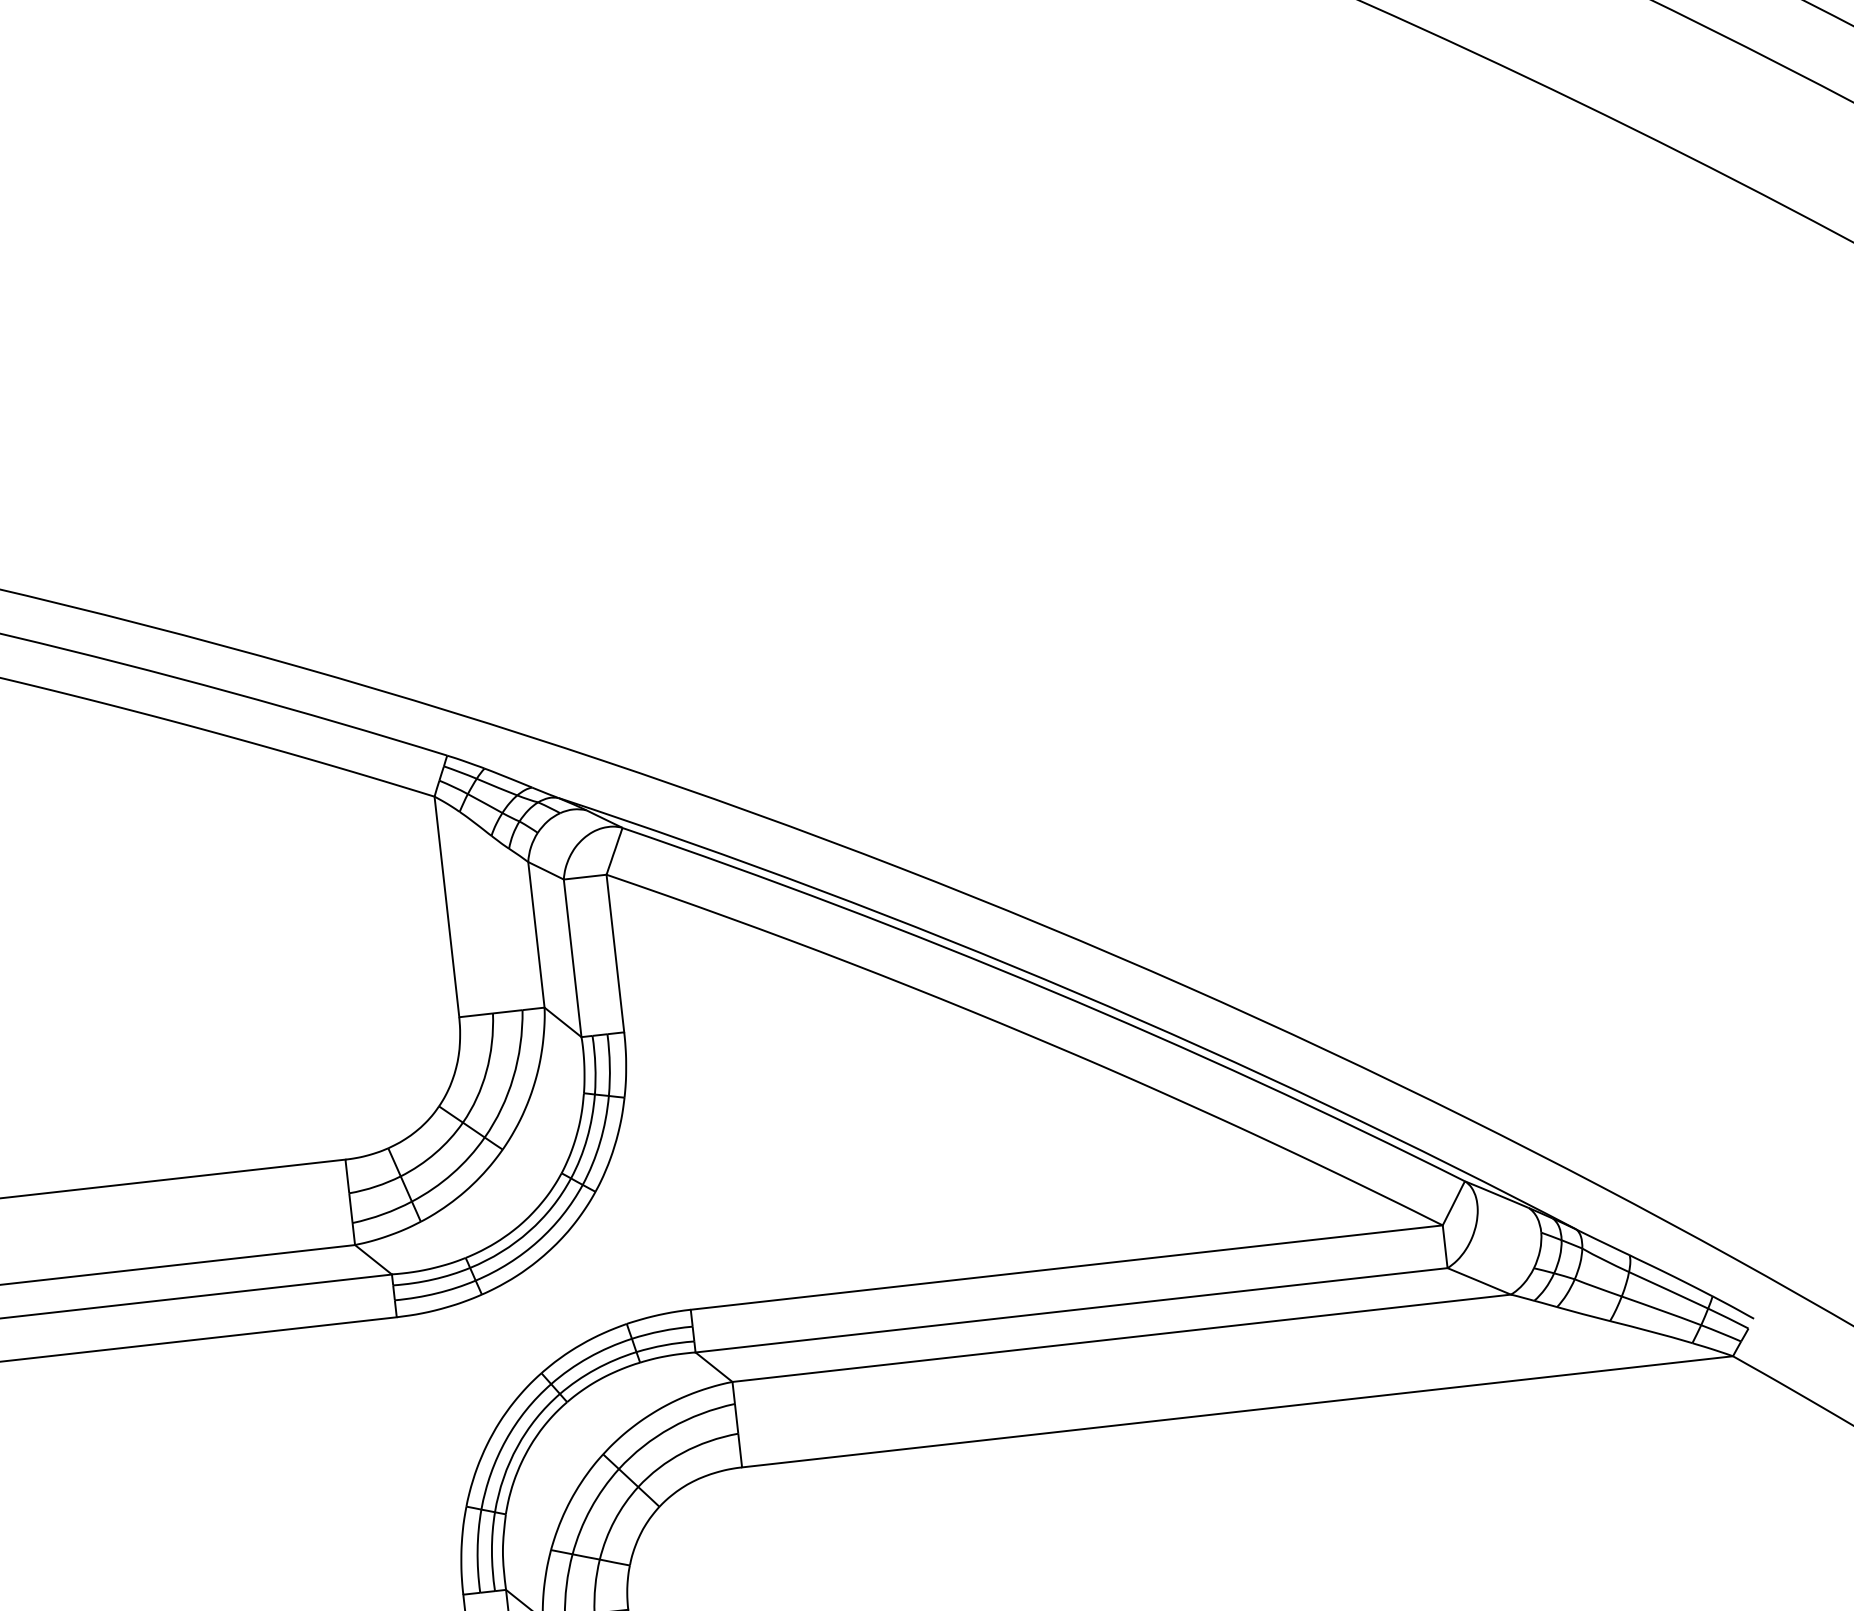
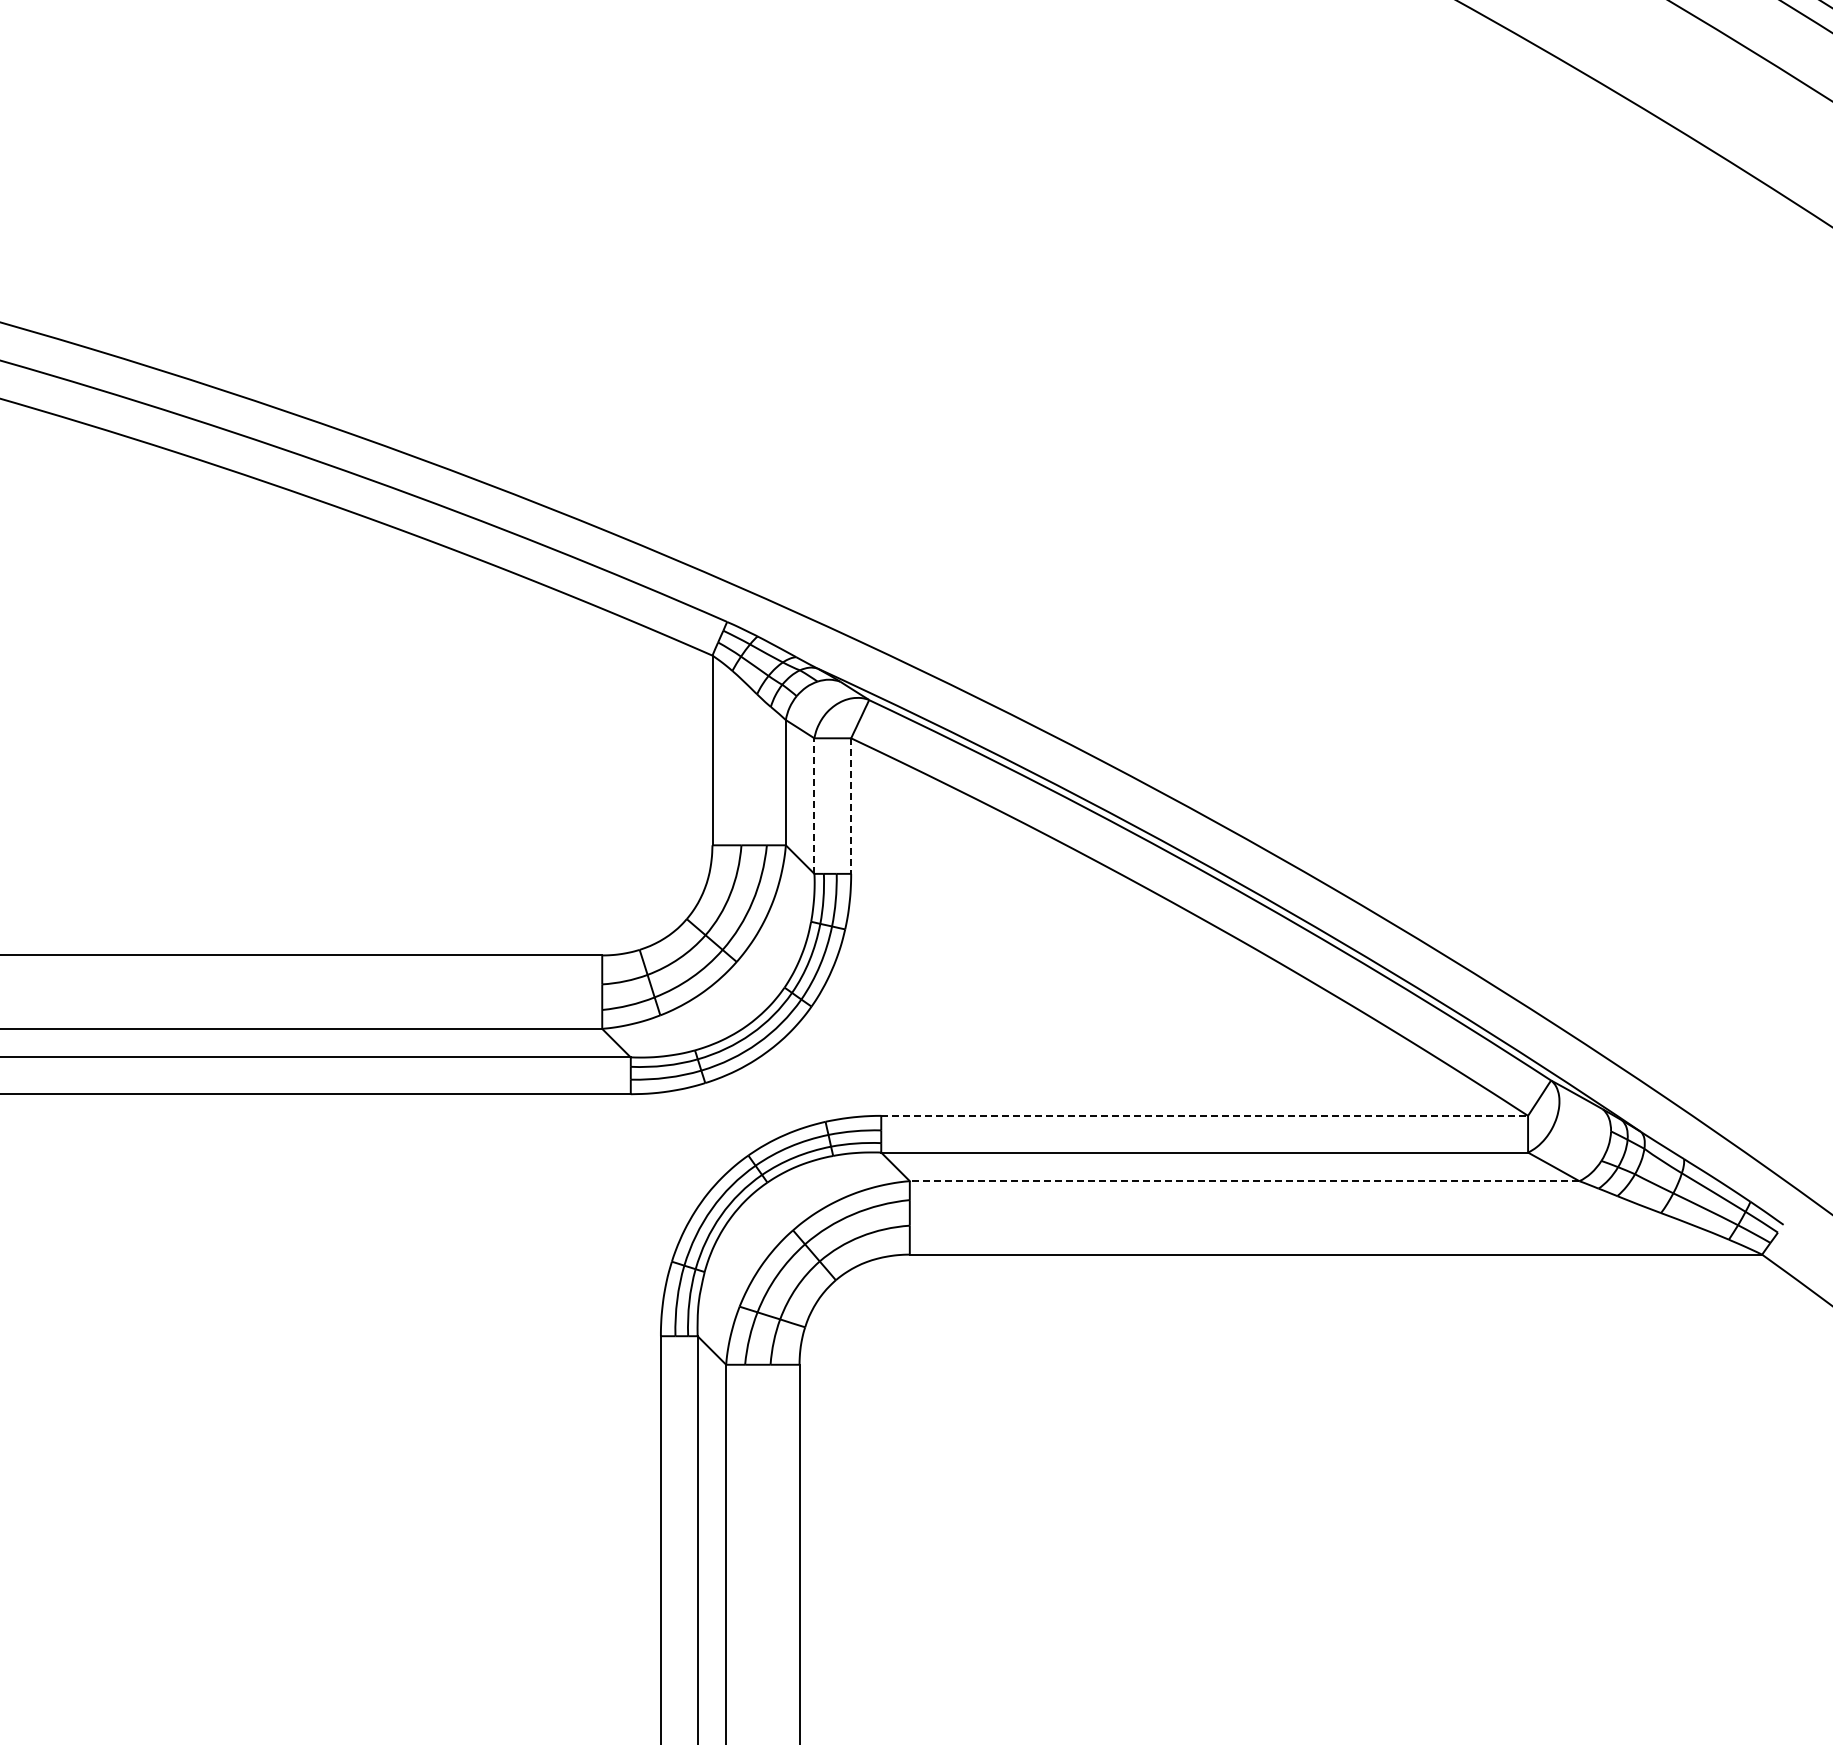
line: (615, 953) -> (851, 806), solid -> dashed
line: (572, 958) -> (814, 806), solid -> dashed
line: (1067, 1267) -> (1205, 1115), solid -> dashed
line: (1121, 1338) -> (1244, 1181), solid -> dashed

